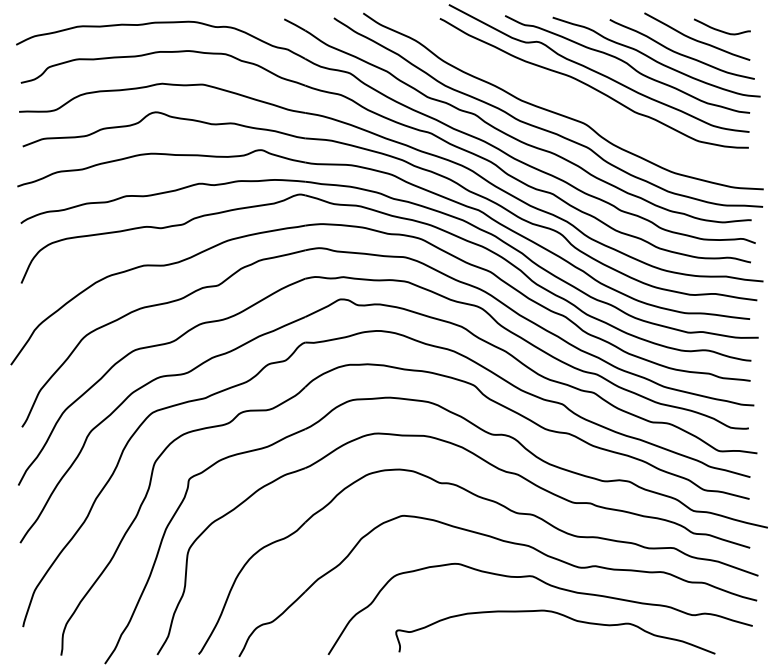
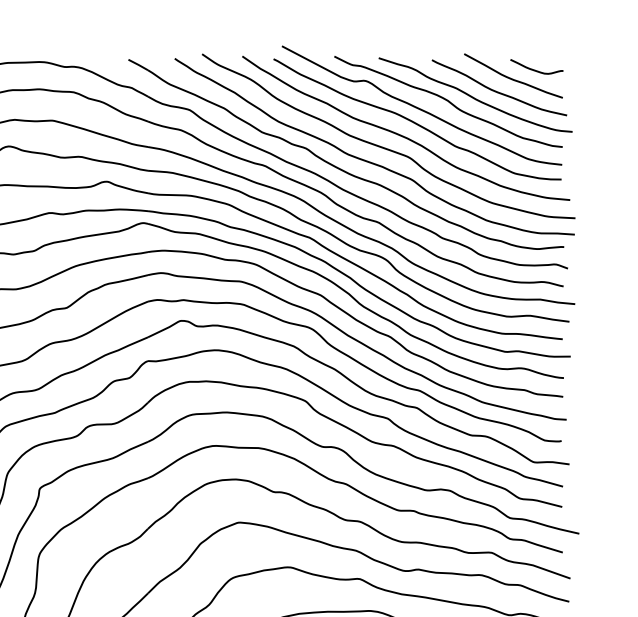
curve: (578, 100) -> (402, 135), added

